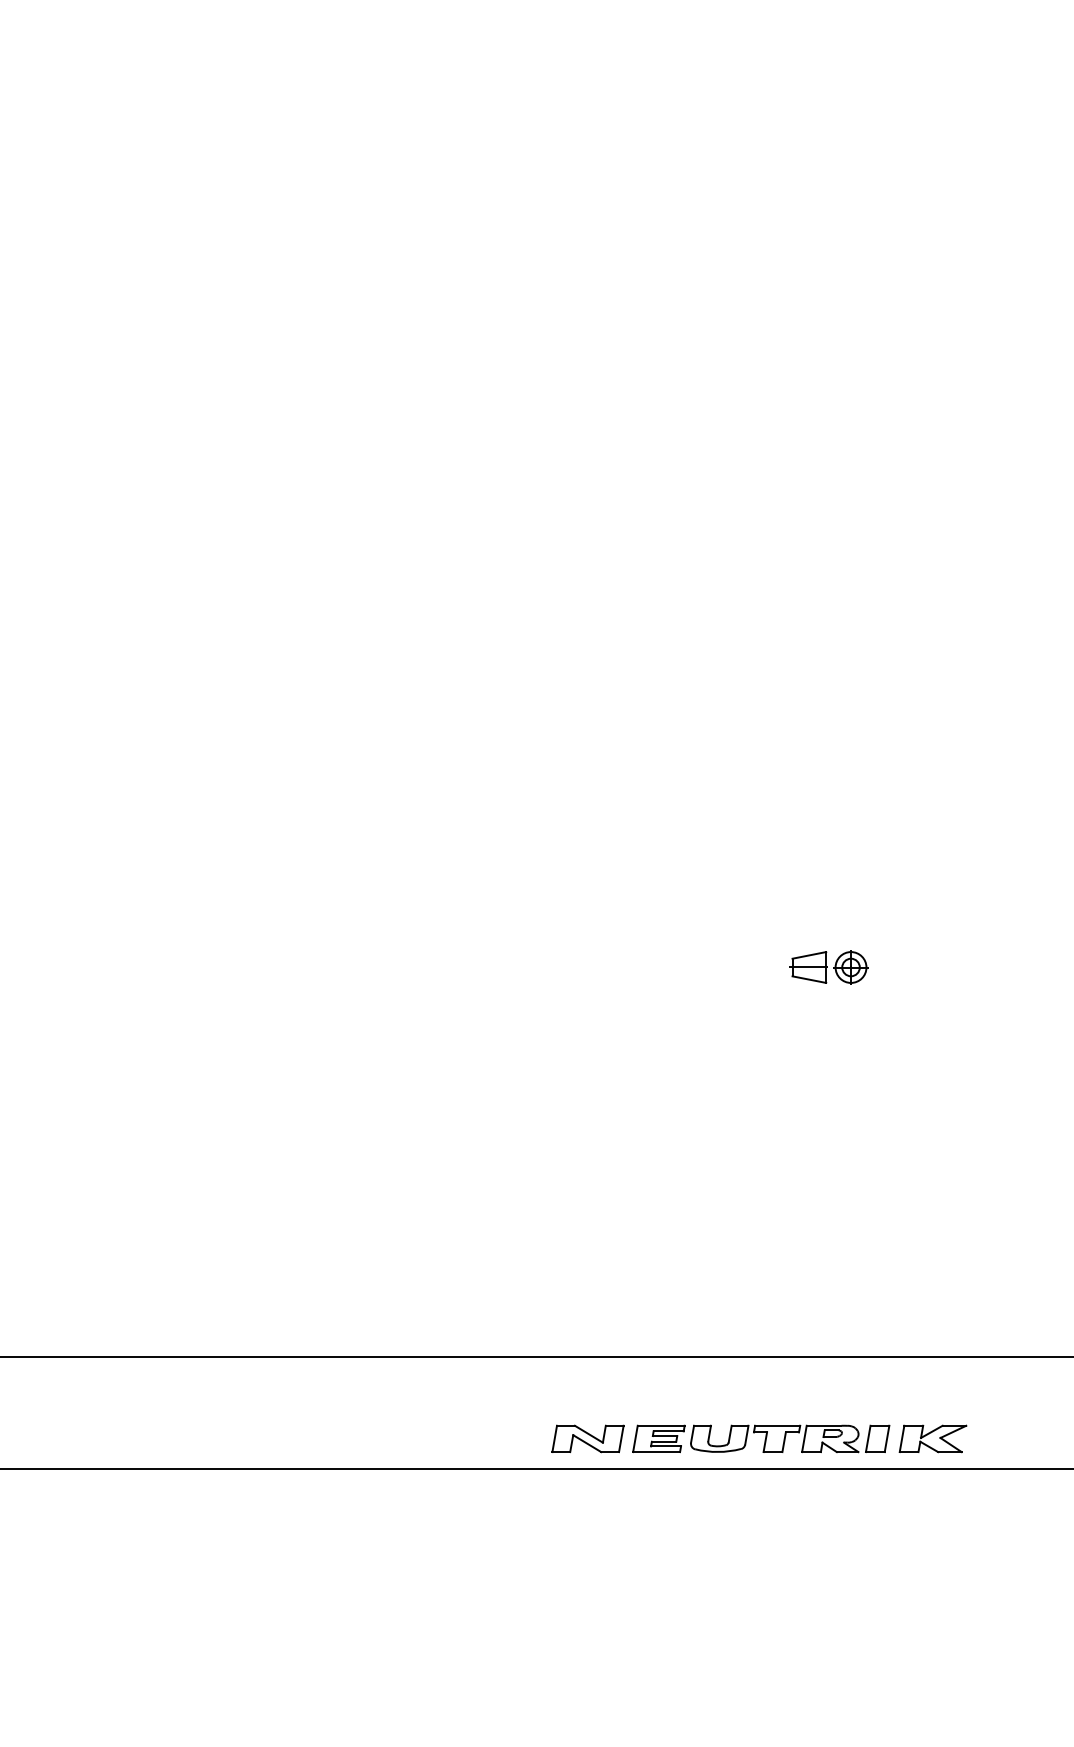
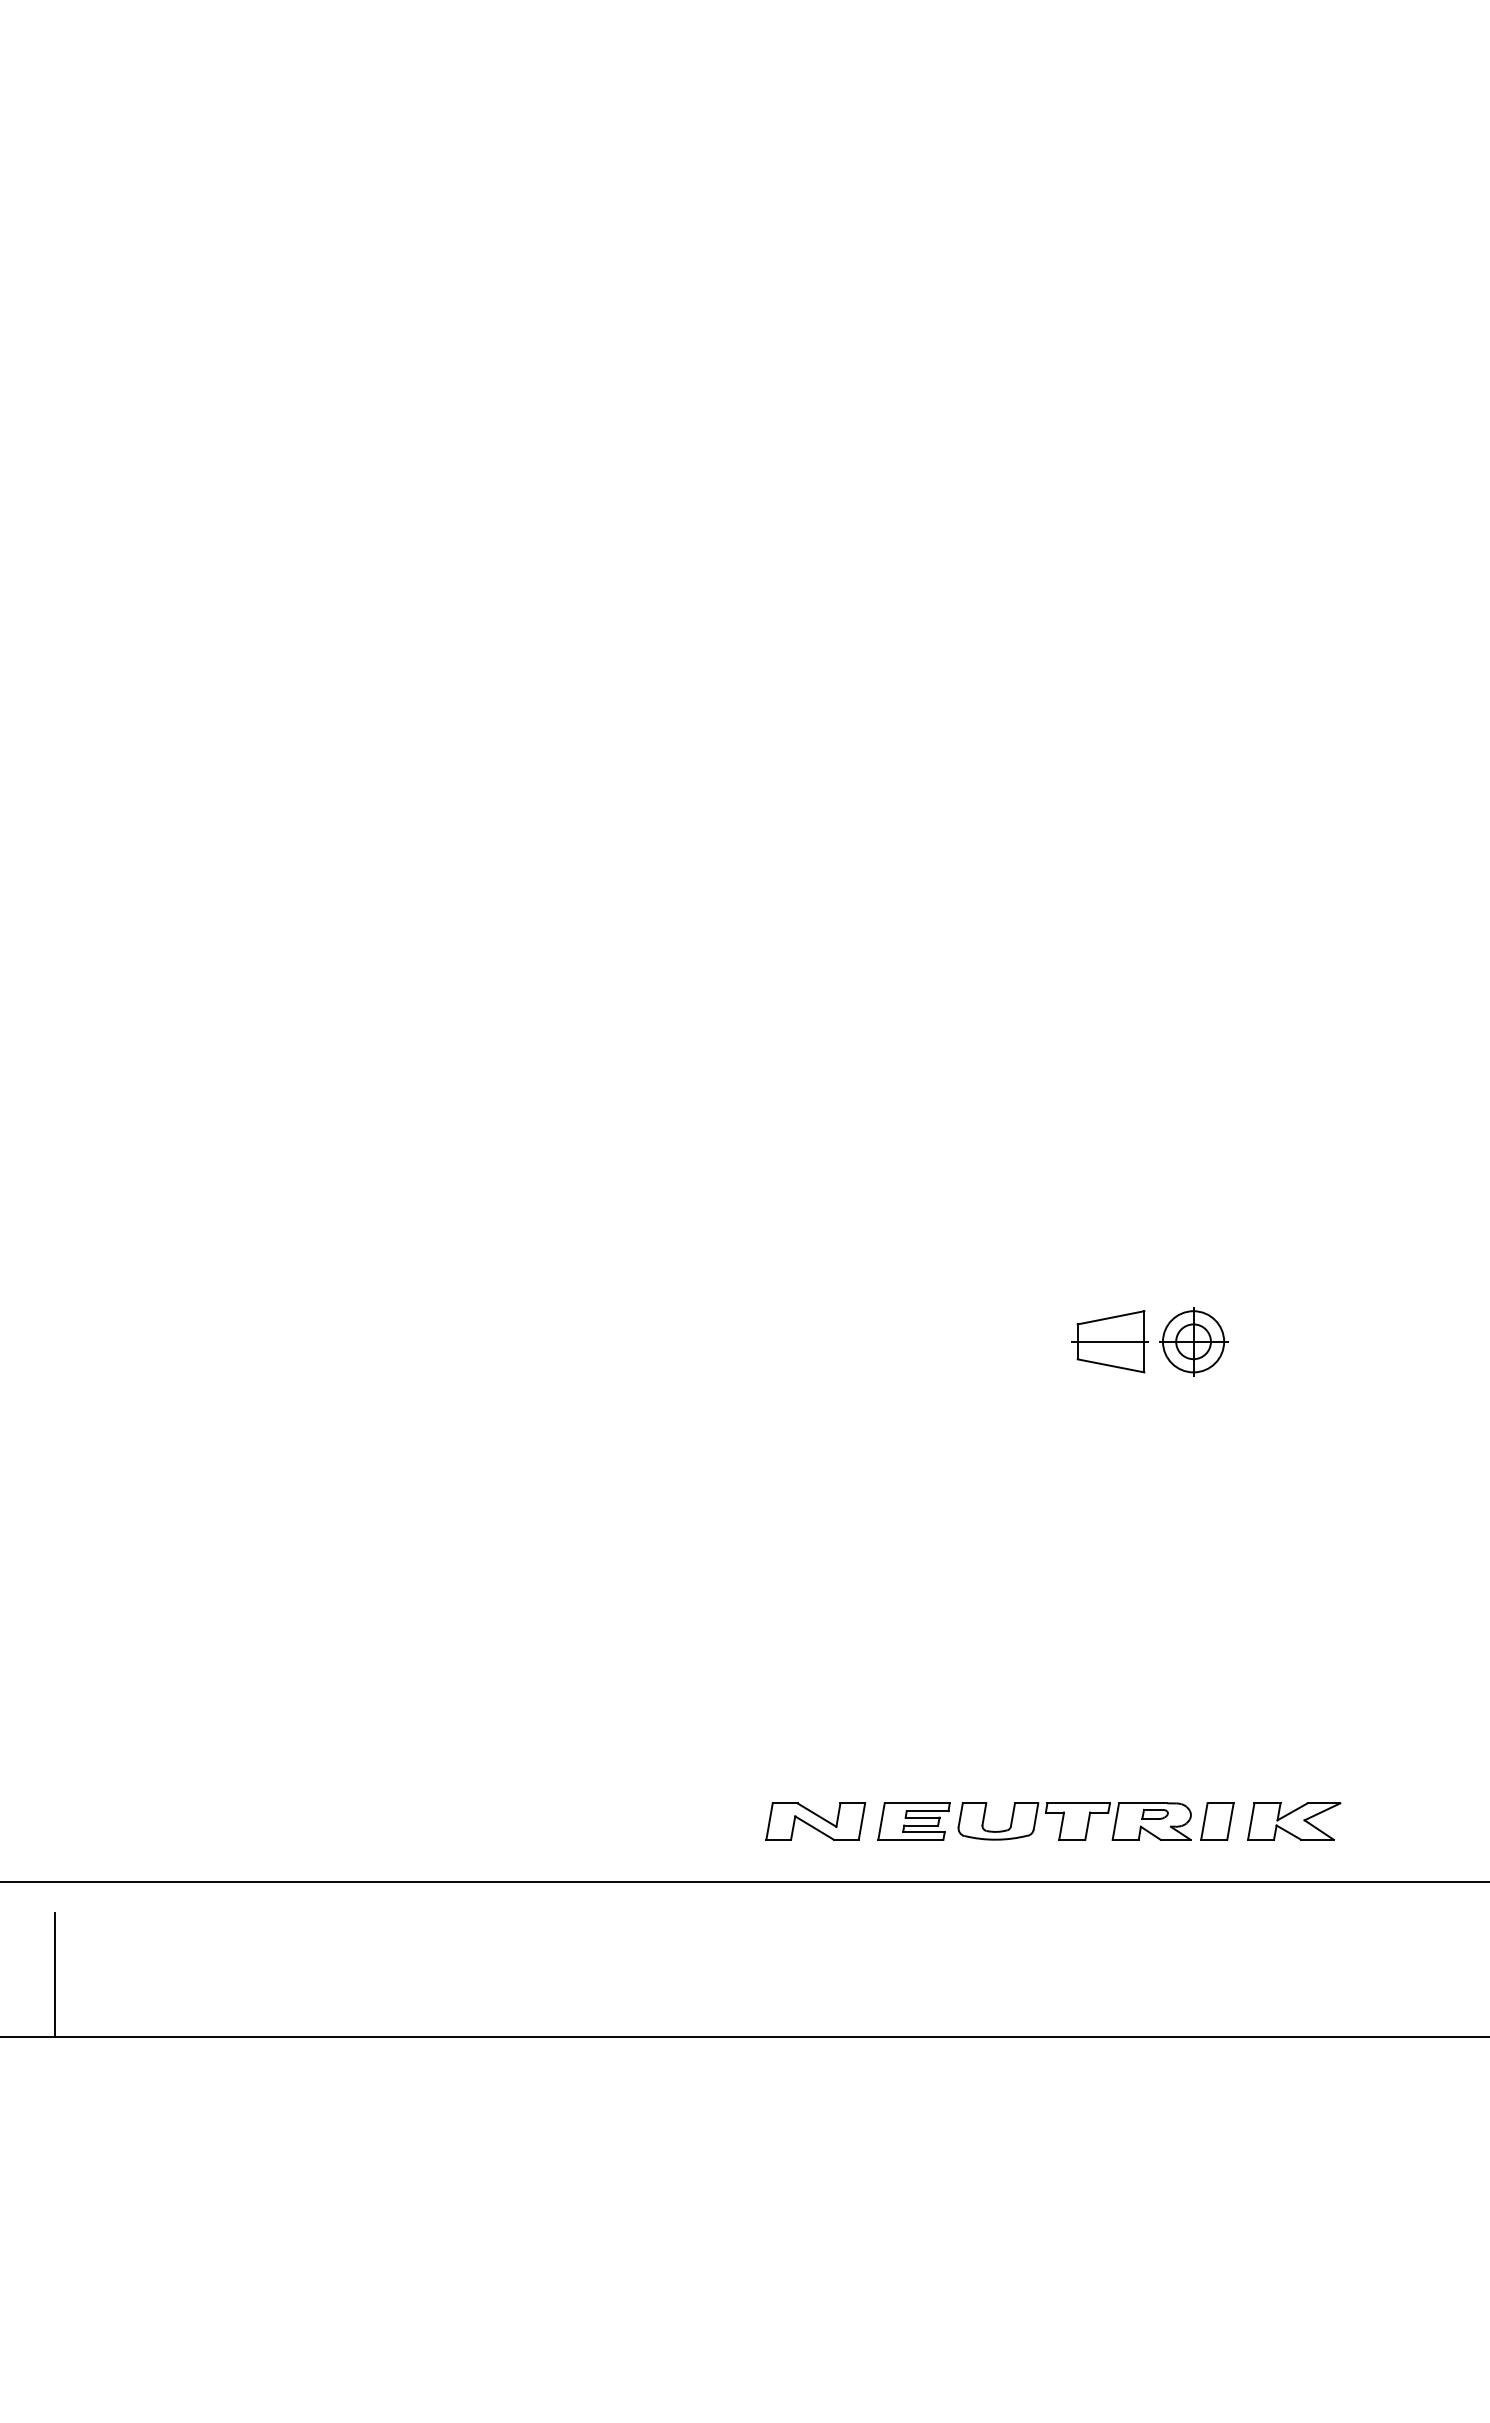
part: (828, 967) -> (1149, 1341), size x1.43
line: (39, 1424) -> (55, 1975), added
part: (759, 1433) -> (1053, 1813), moved

